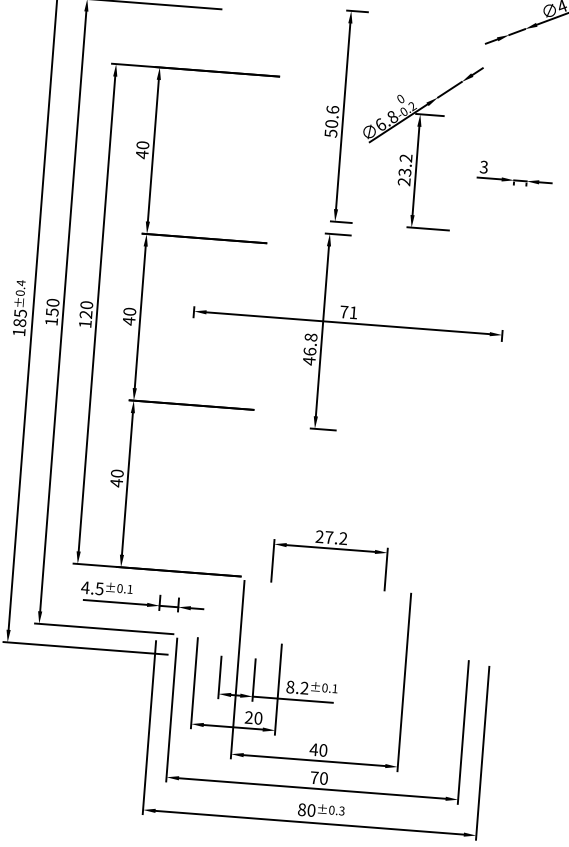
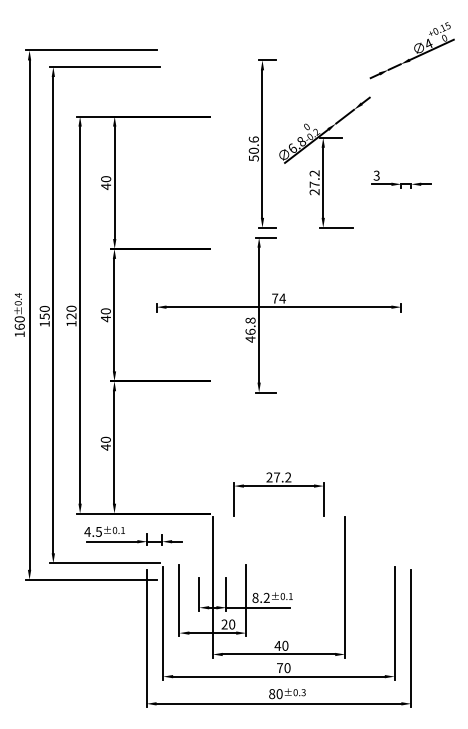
text: (404, 172) -> (314, 184), 23.2 -> 27.2
text: (353, 312) -> (282, 298), 71 -> 74
text: (19, 317) -> (19, 322), 185 -> 160

